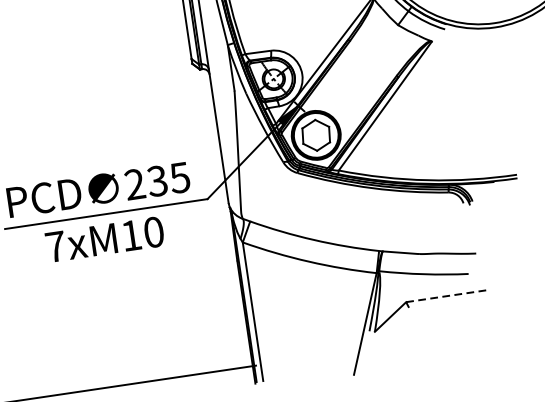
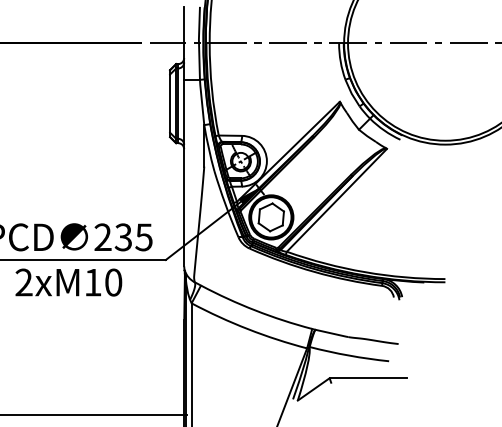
text: (55, 246) -> (23, 282), 7xM10 -> 2xM10
line: (448, 296) -> (368, 378), dashed -> solid

